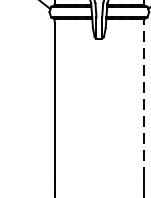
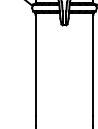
line: (143, 99) -> (93, 64), dashed -> solid

